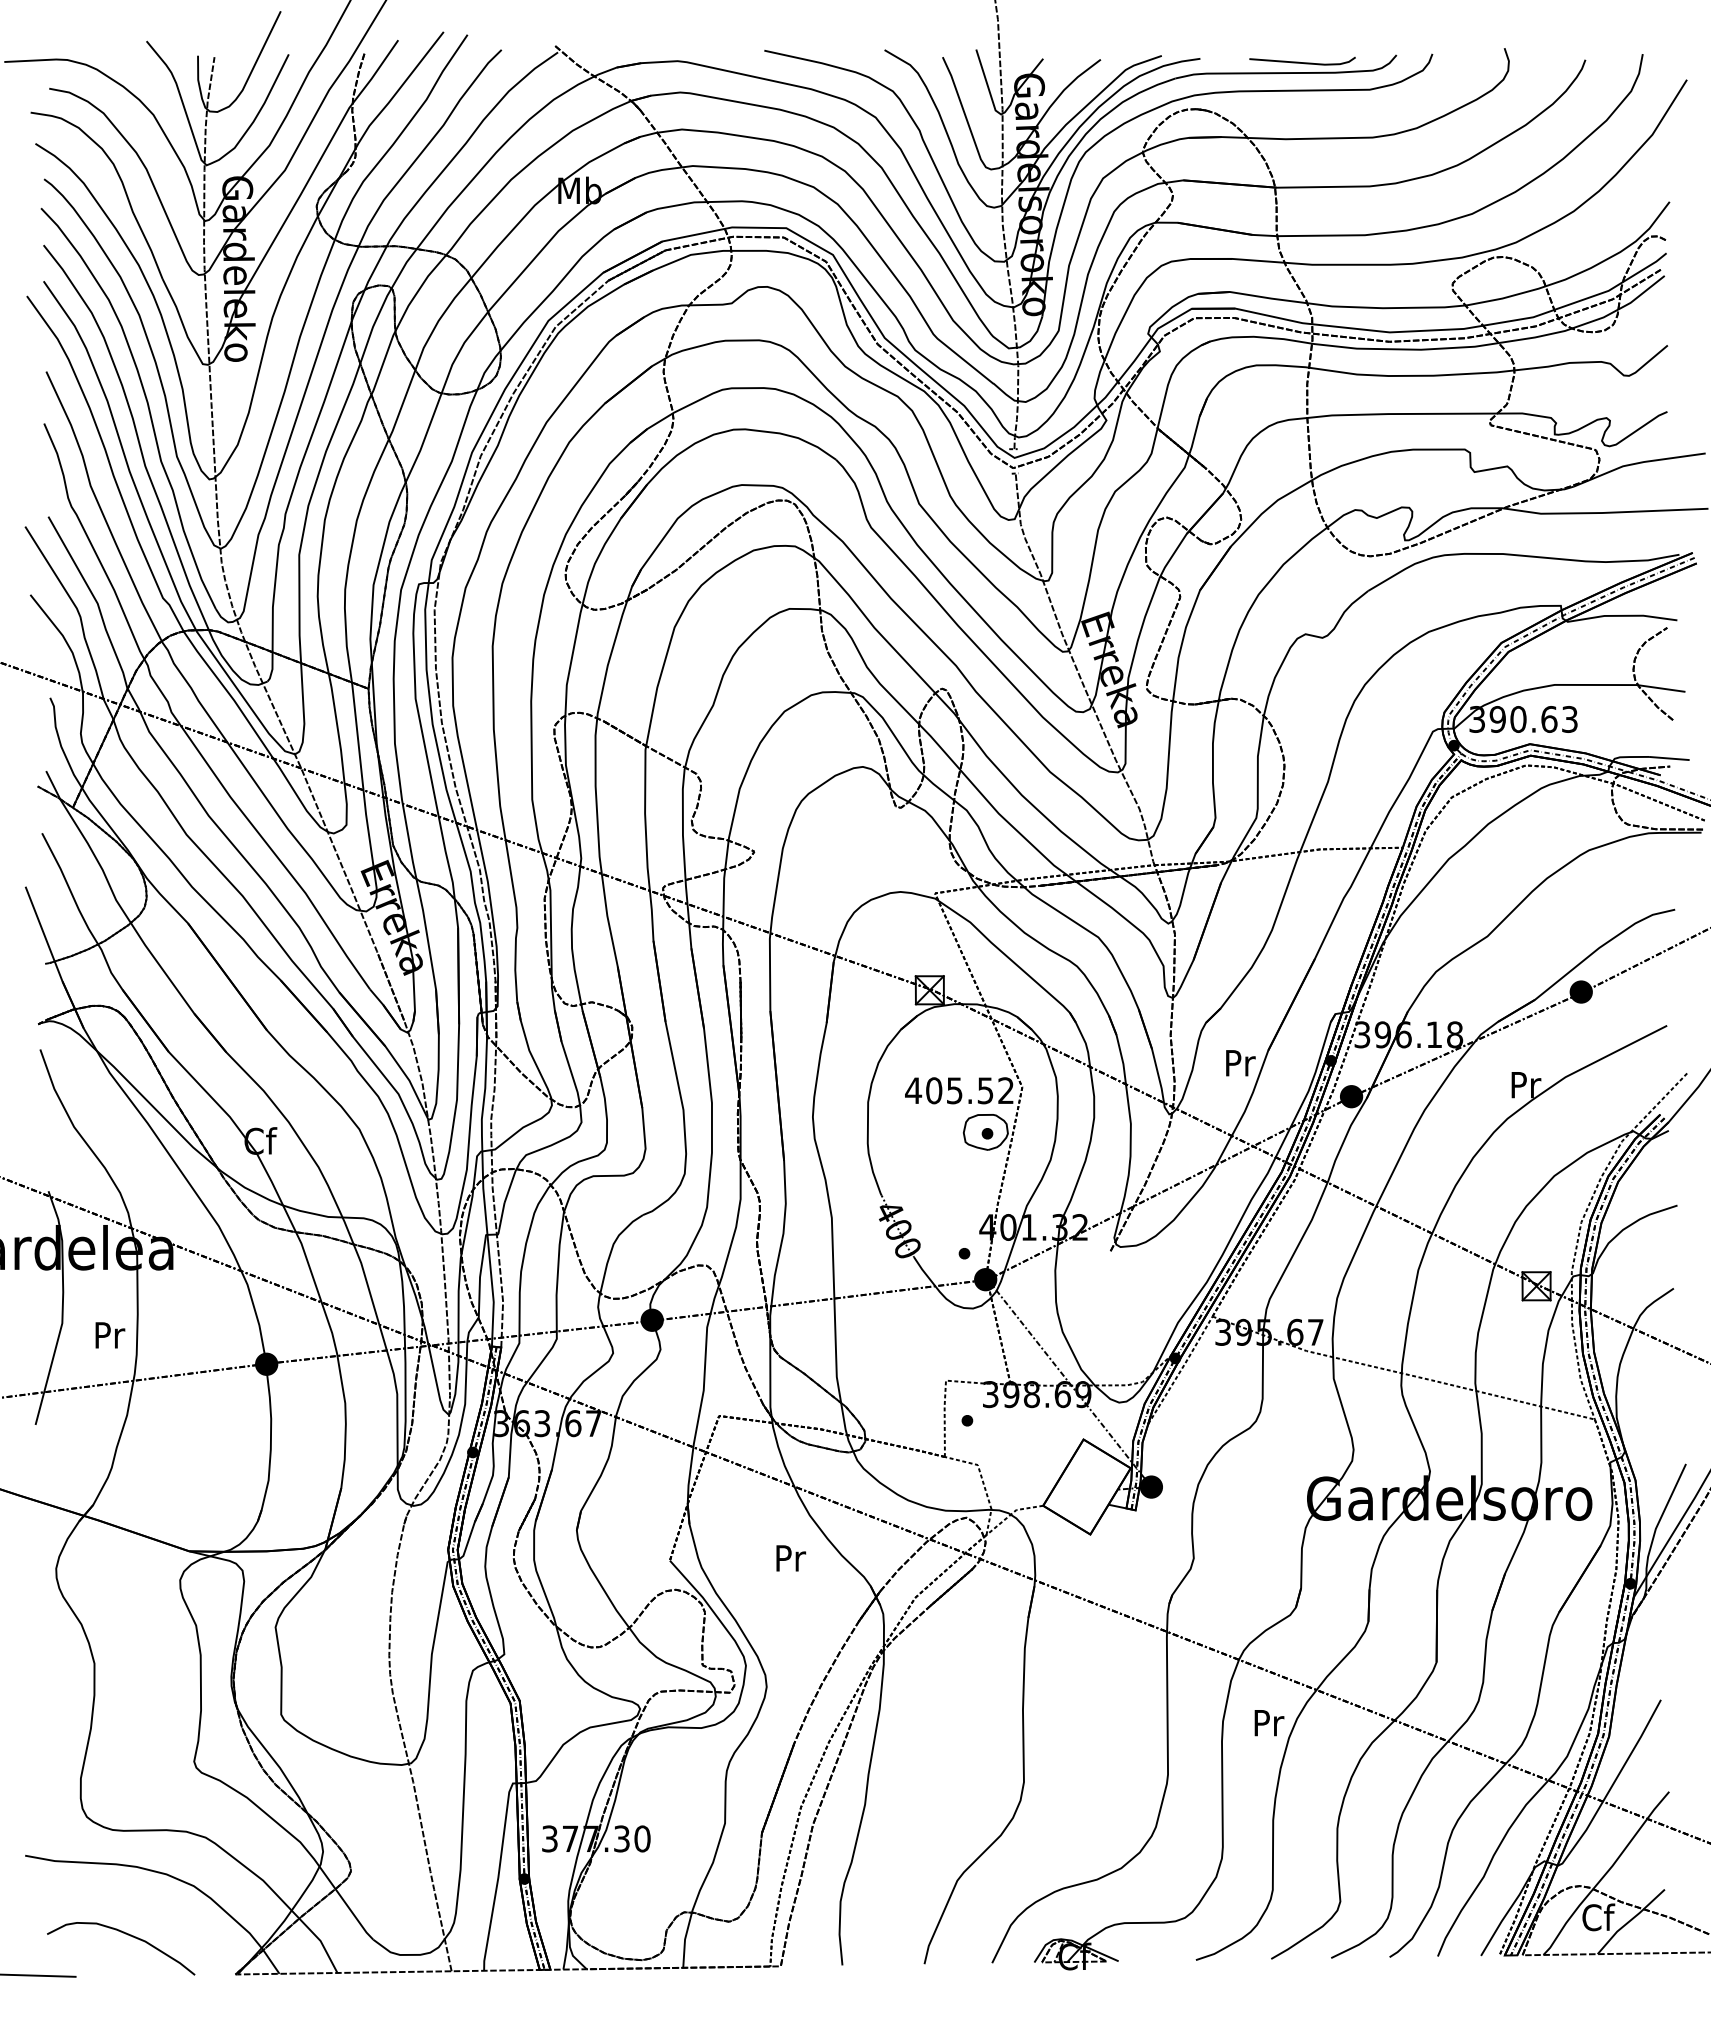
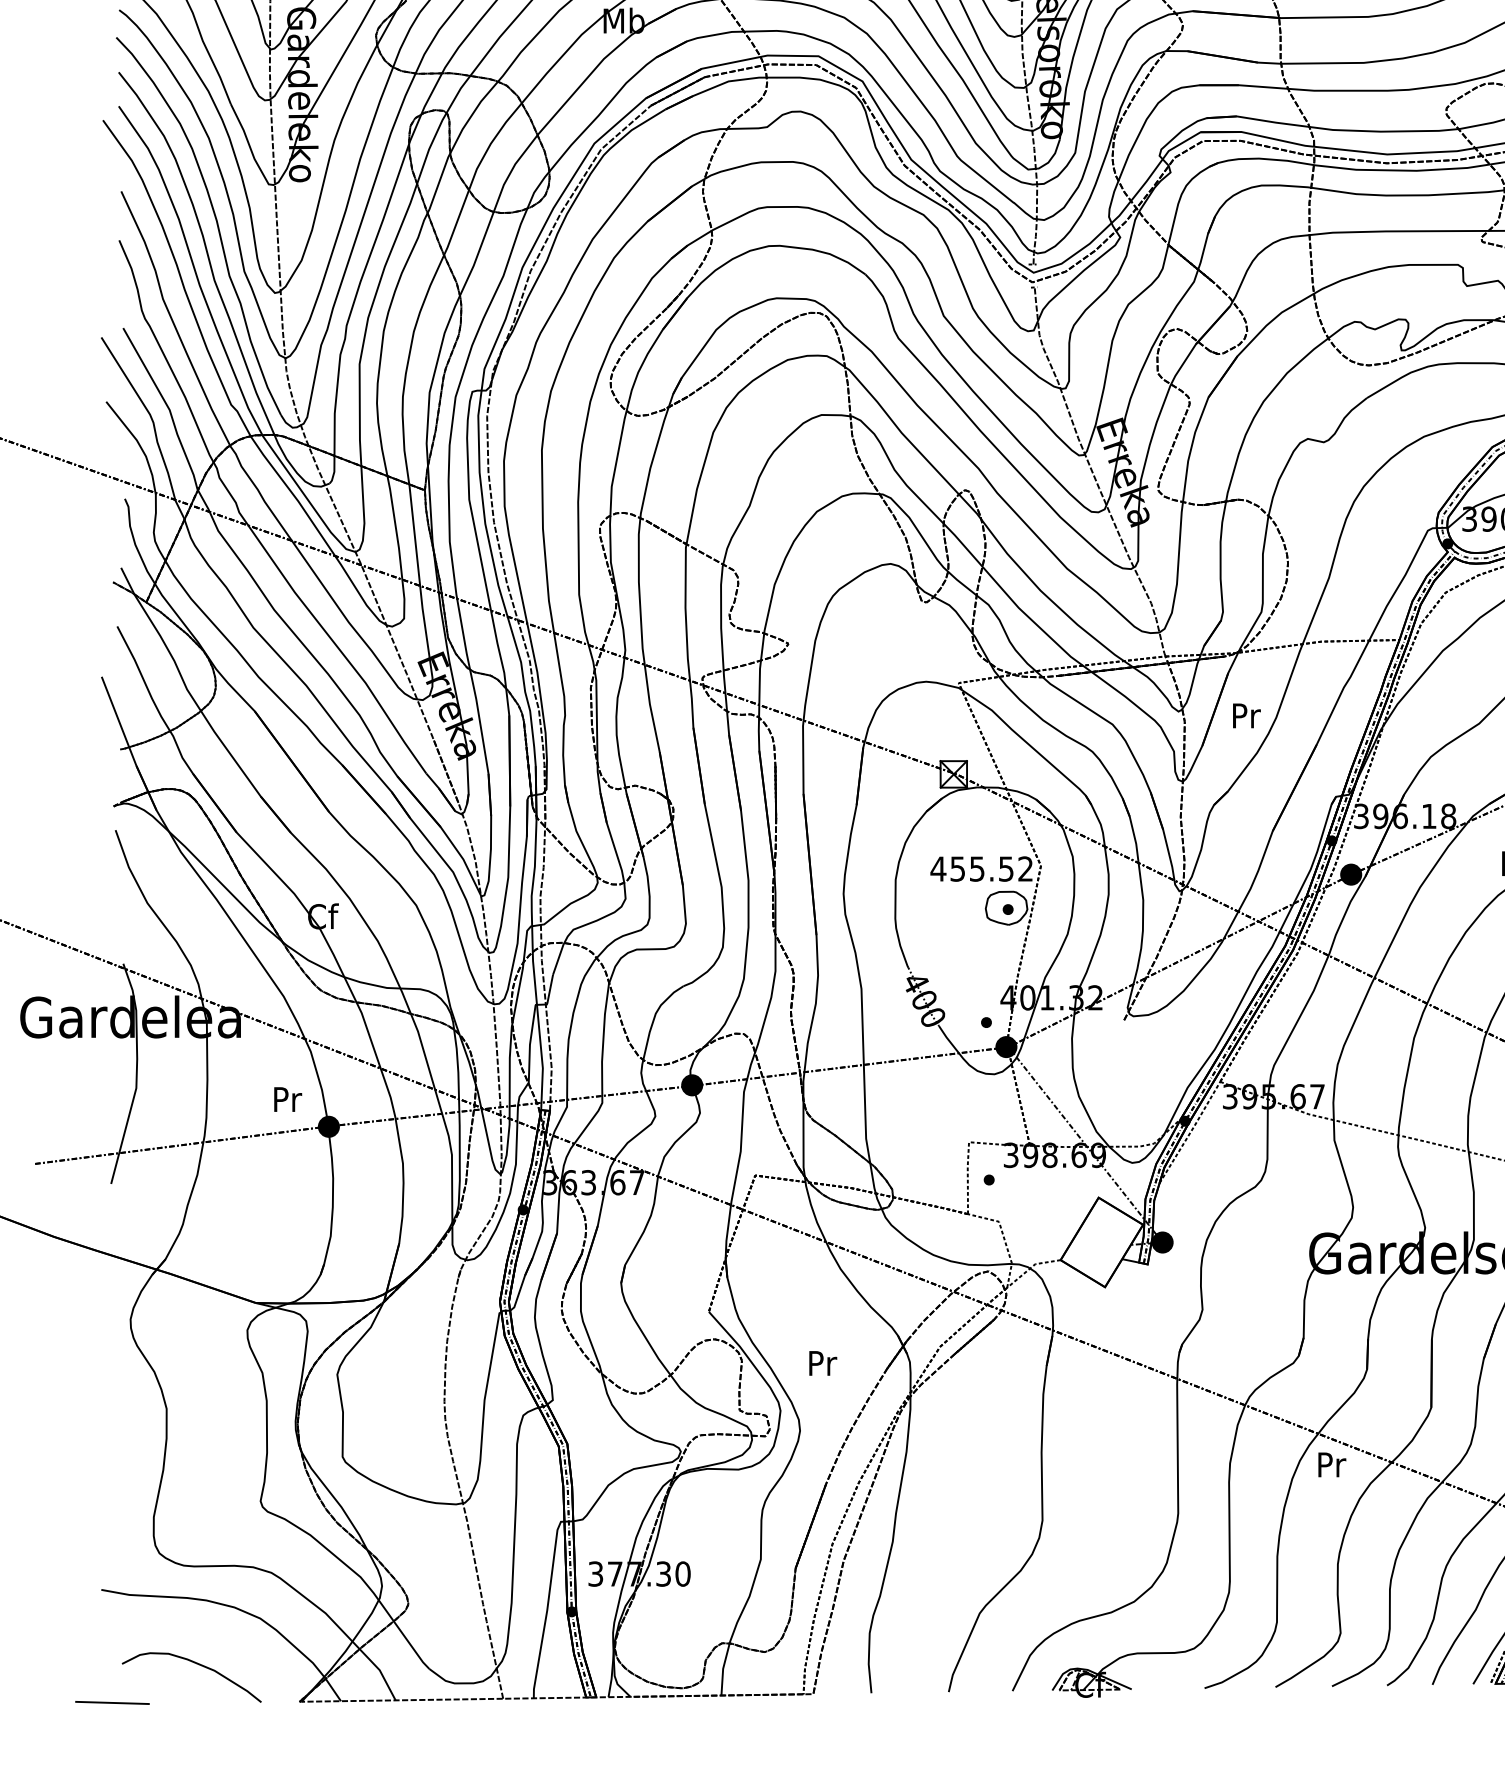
text: (1240, 1063) -> (1246, 716), moved
text: (934, 1090) -> (958, 868), 405.52 -> 455.52
text: (110, 1335) -> (288, 1099), moved
text: (791, 1558) -> (823, 1363), moved
text: (1269, 1723) -> (1332, 1465), moved

